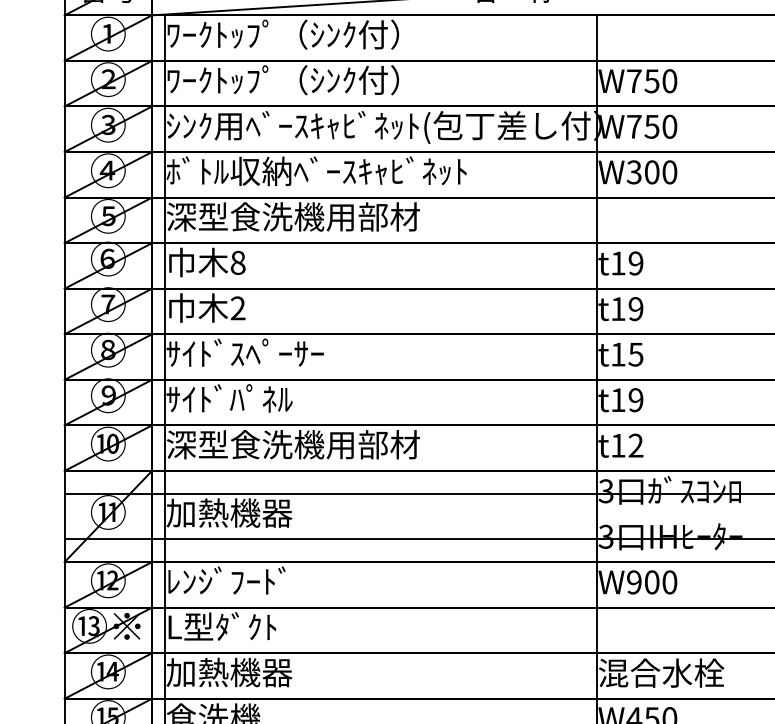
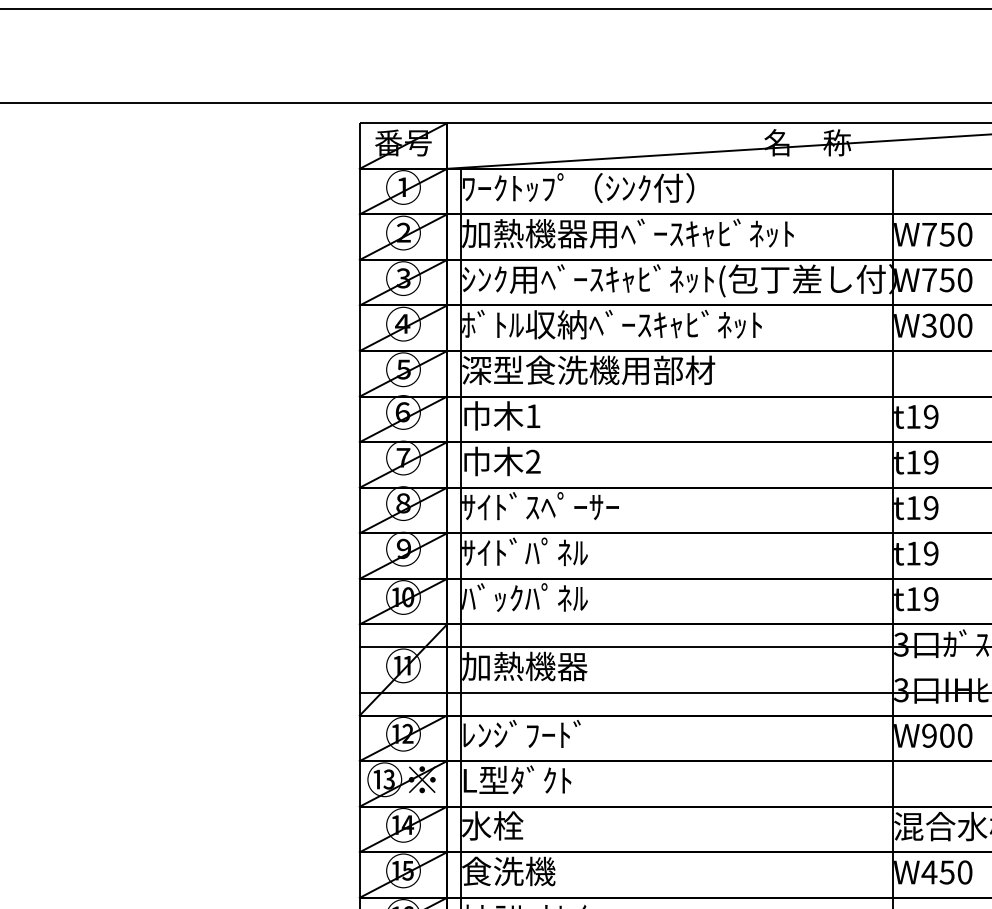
text: (332, 80) -> (627, 233), ﾜｰｸﾄｯﾌﾟ（ｼﾝｸ付） -> 加熱機器用ﾍﾞｰｽｷｬﾋﾞﾈｯﾄ
text: (238, 263) -> (533, 416), 8 -> 1
text: (635, 354) -> (930, 507), t15 -> t19
text: (293, 444) -> (588, 597), 深型食洗機用部材 -> ﾊﾞｯｸﾊﾟﾈﾙ
text: (636, 446) -> (931, 599), t12 -> t19
text: (229, 672) -> (524, 825), 加熱機器 -> 水栓

